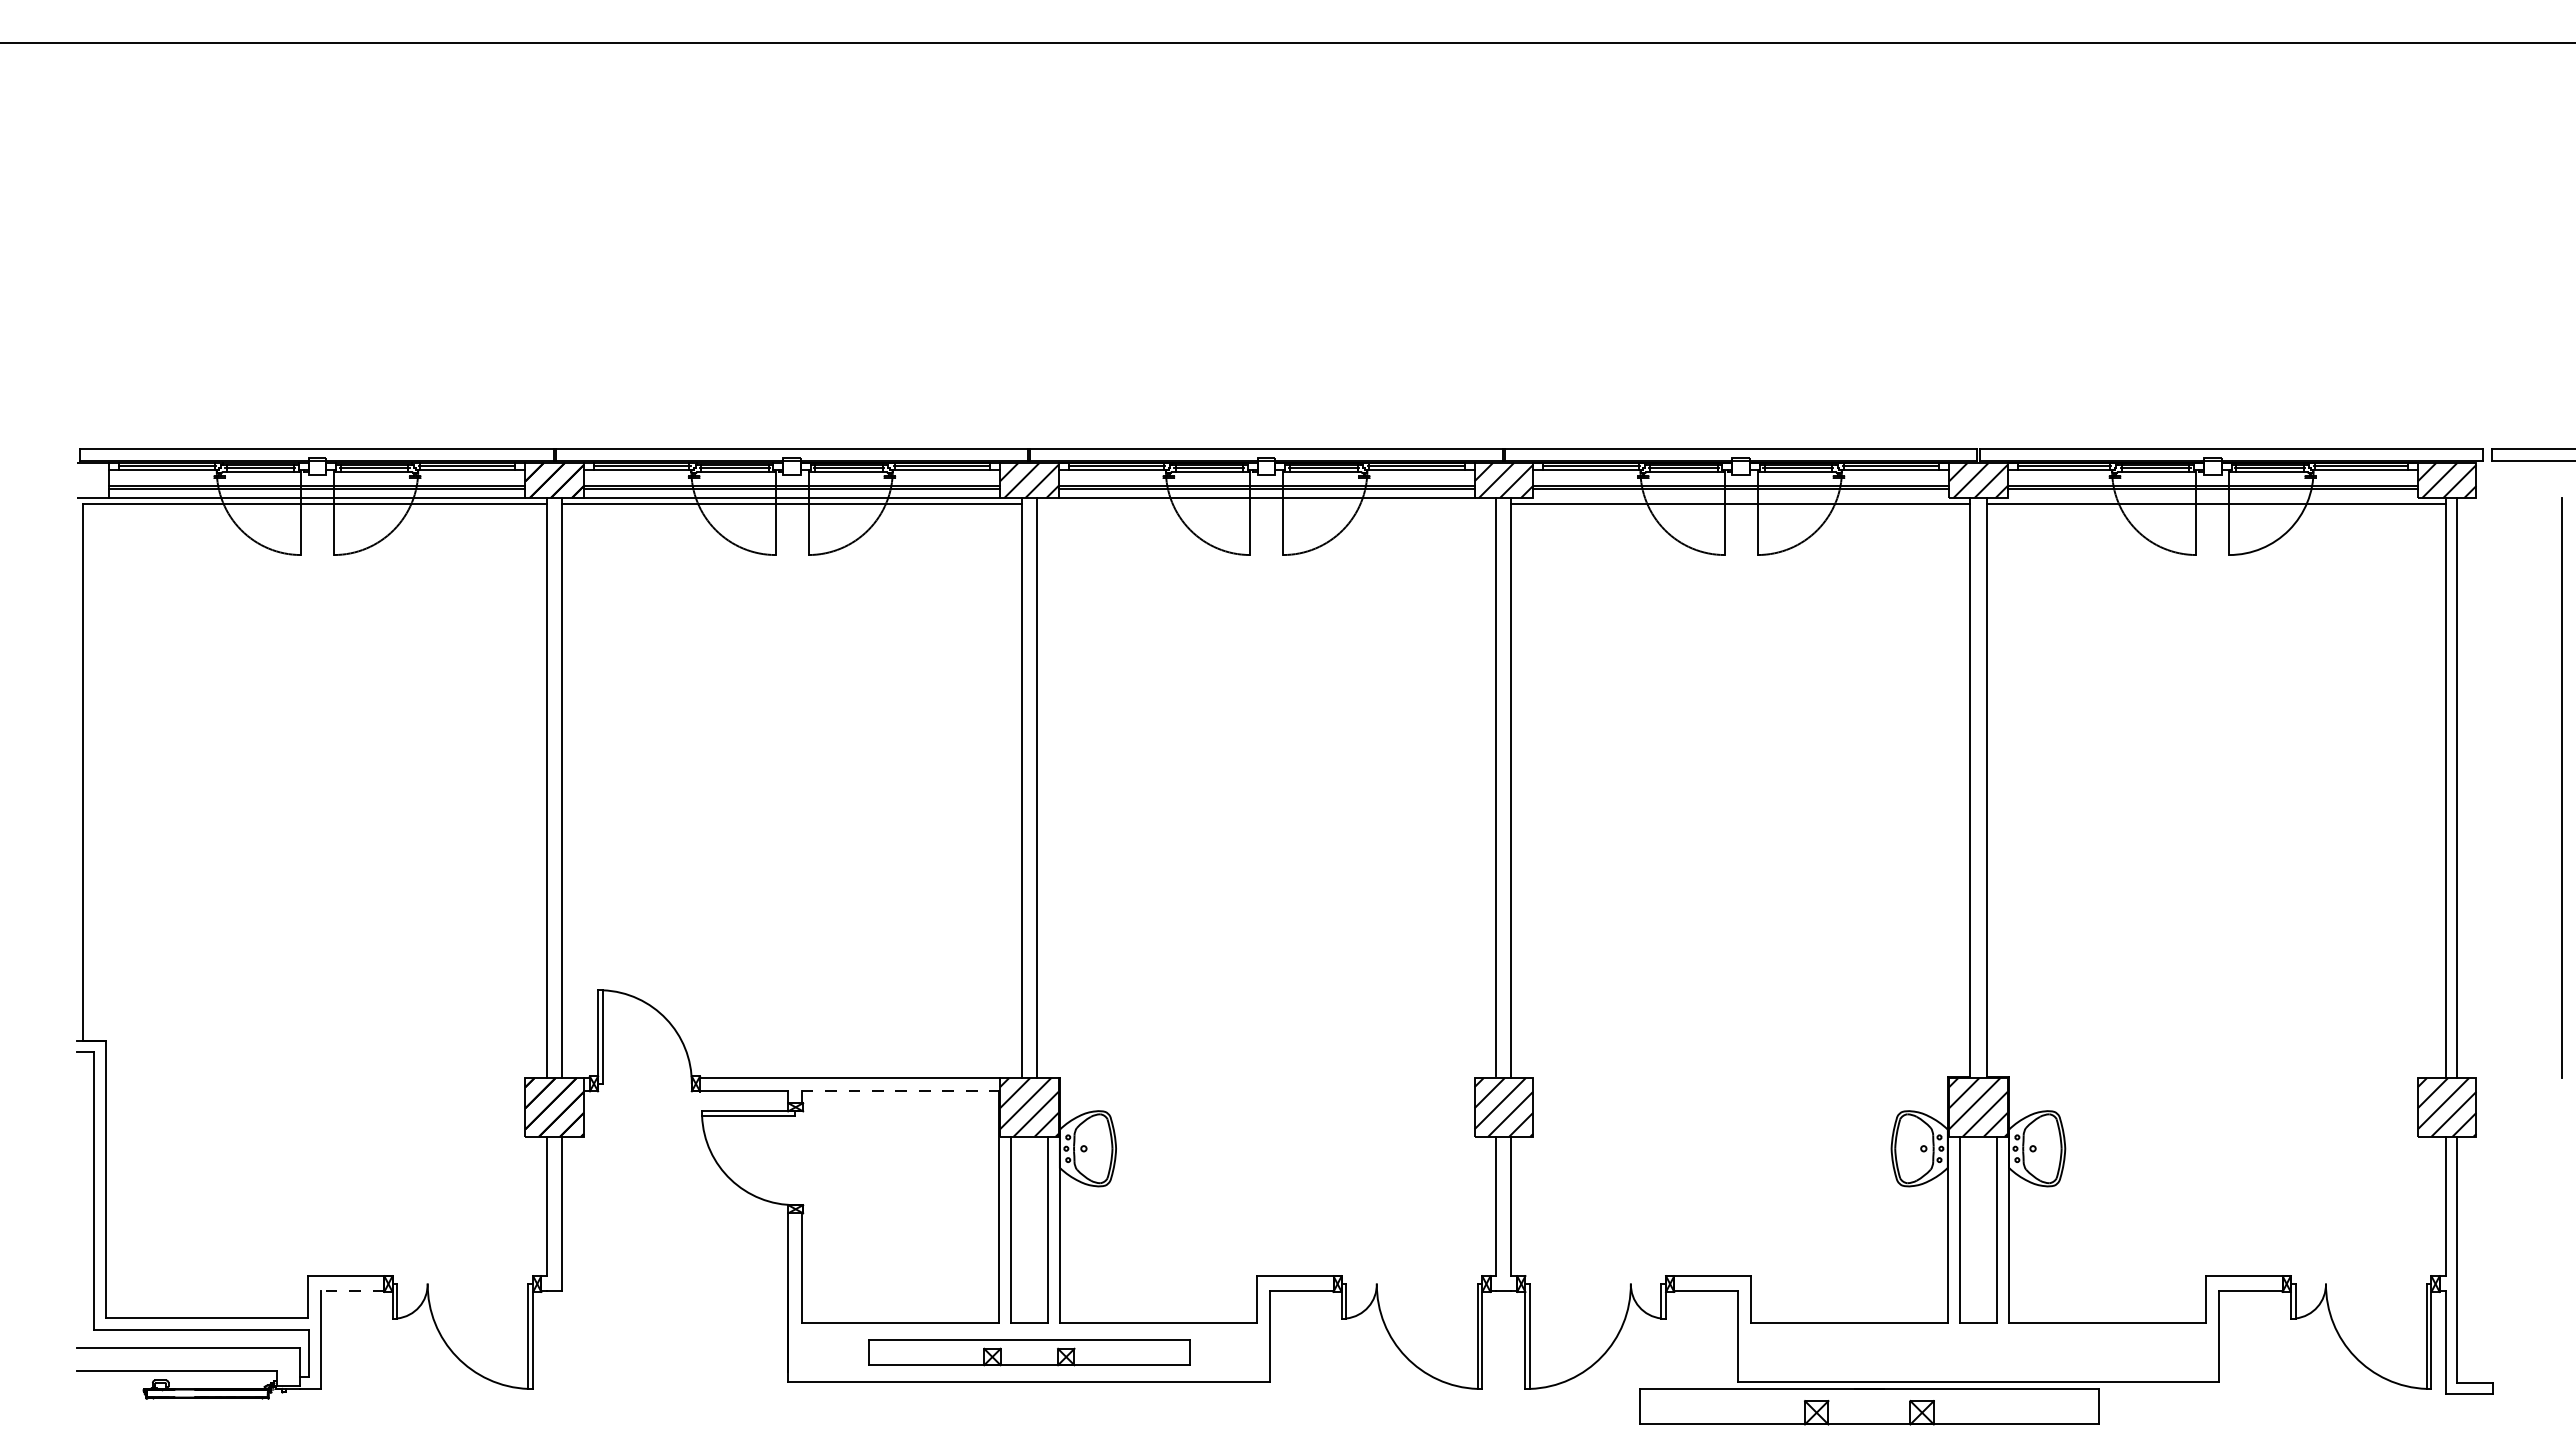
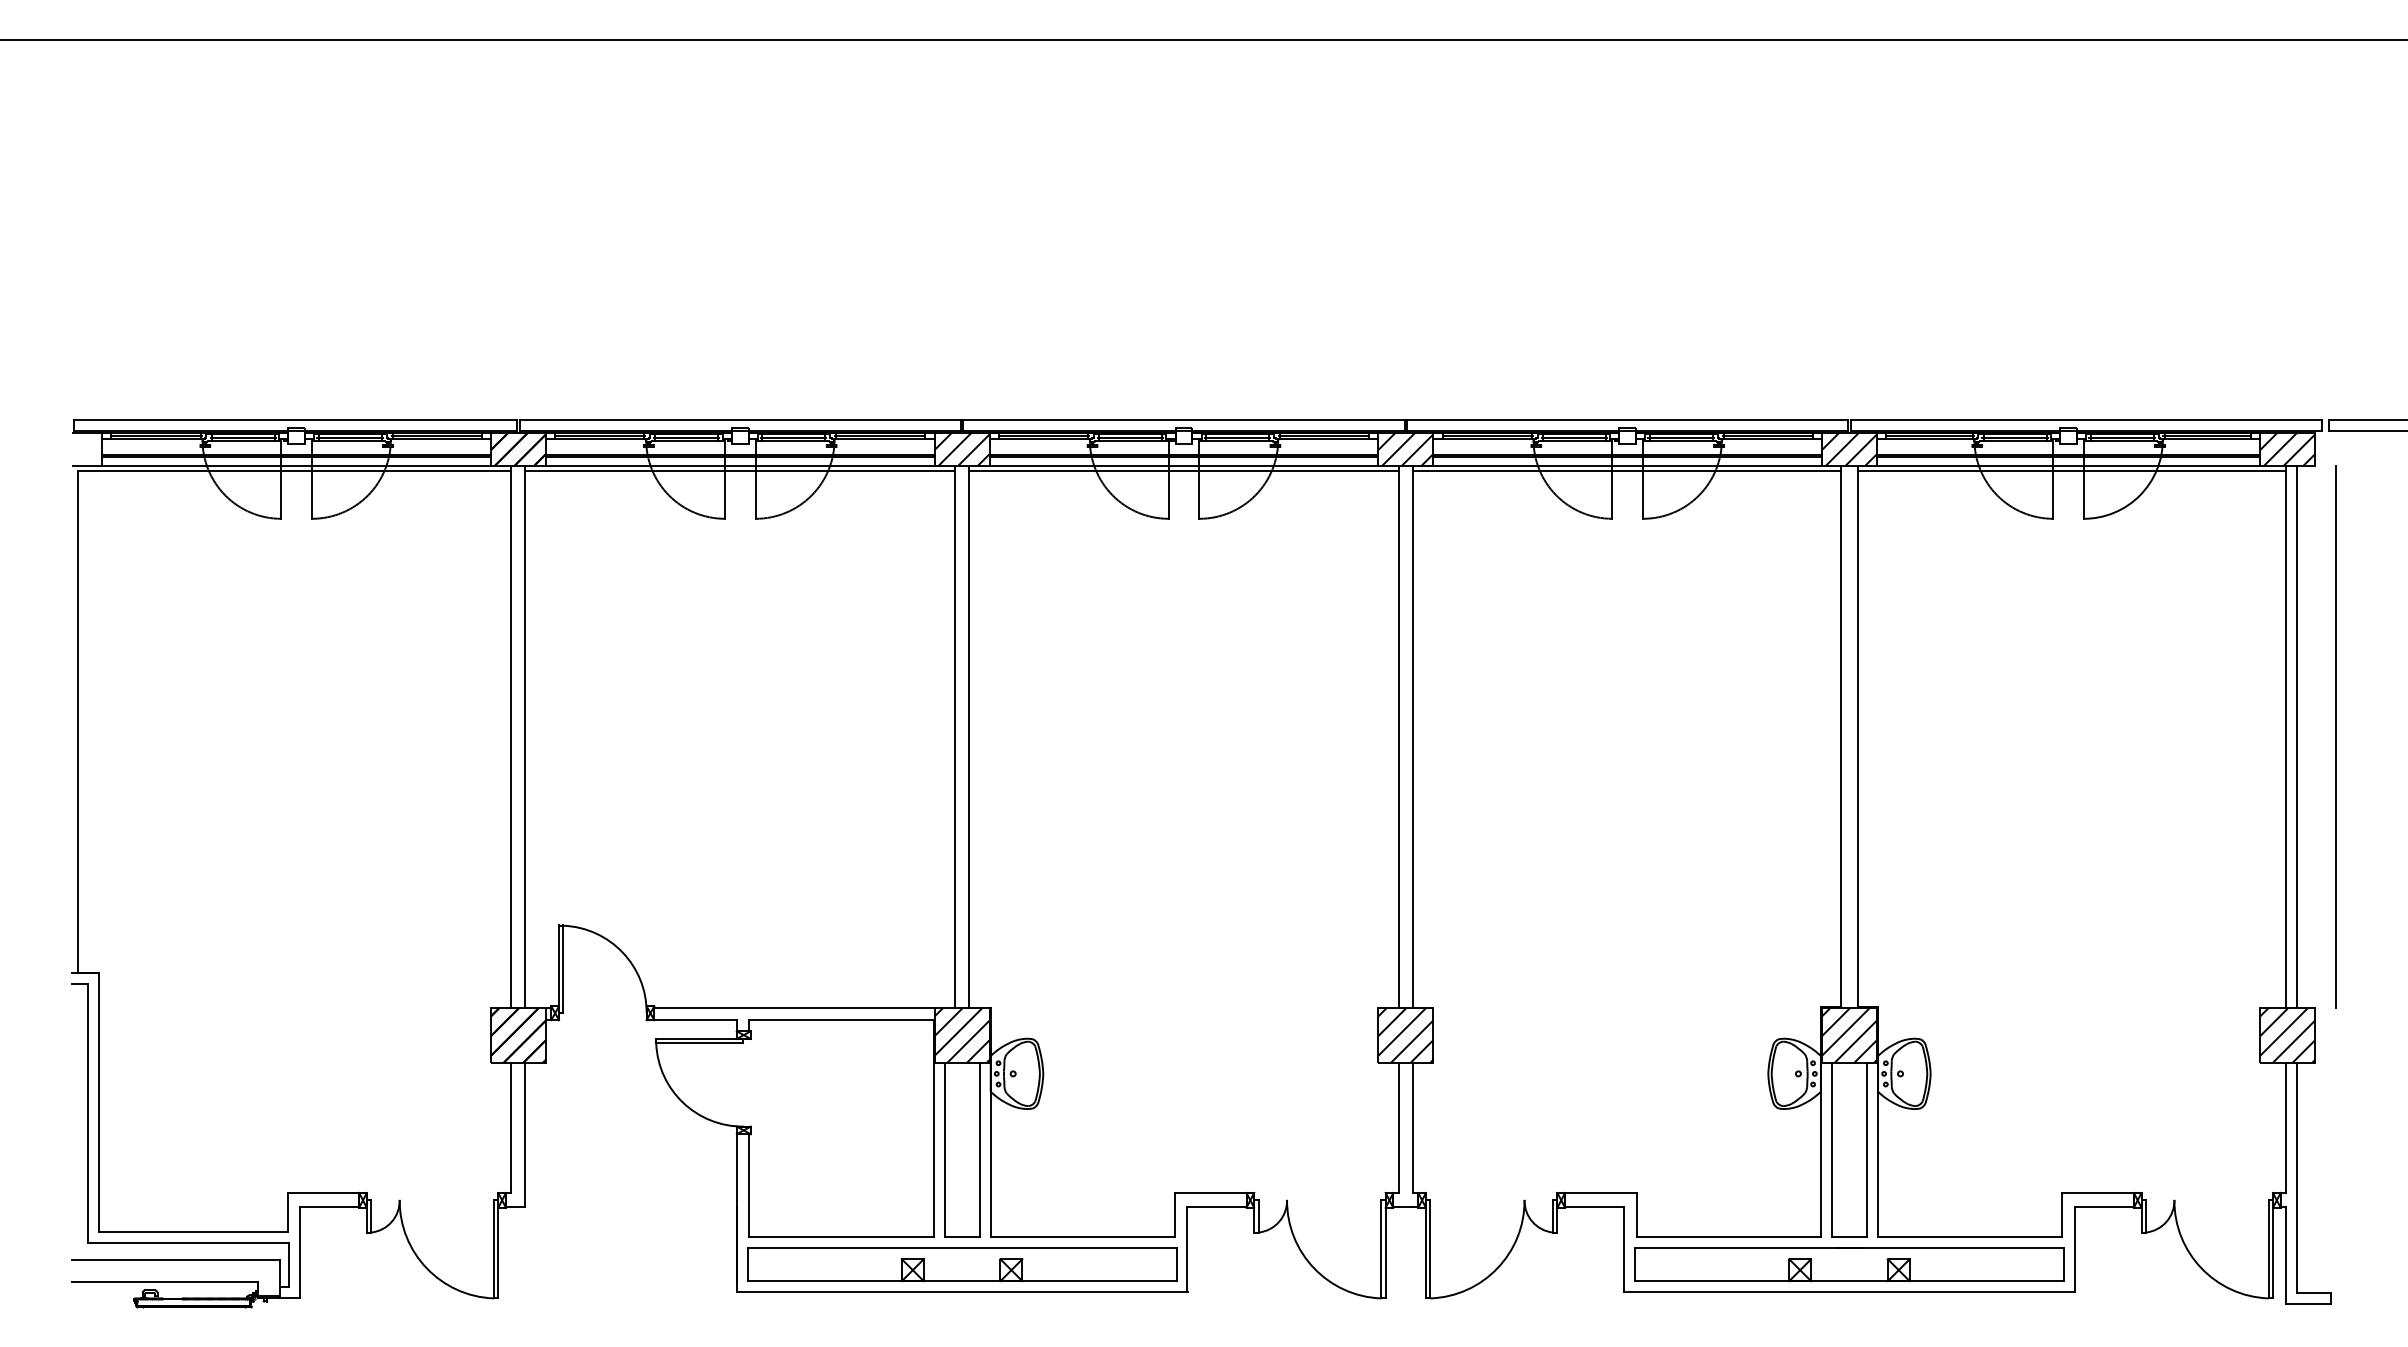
line: (1741, 498) -> (1627, 465), added
line: (2212, 498) -> (2068, 465), added
line: (1266, 503) -> (1183, 470), added
line: (2561, 787) -> (2335, 736), moved
line: (900, 1091) -> (841, 1020), dashed -> solid
line: (352, 1291) -> (329, 1207), dashed -> solid
part: (1029, 1352) -> (962, 1264), size x1.43
part: (1869, 1406) -> (1849, 1264), moved

